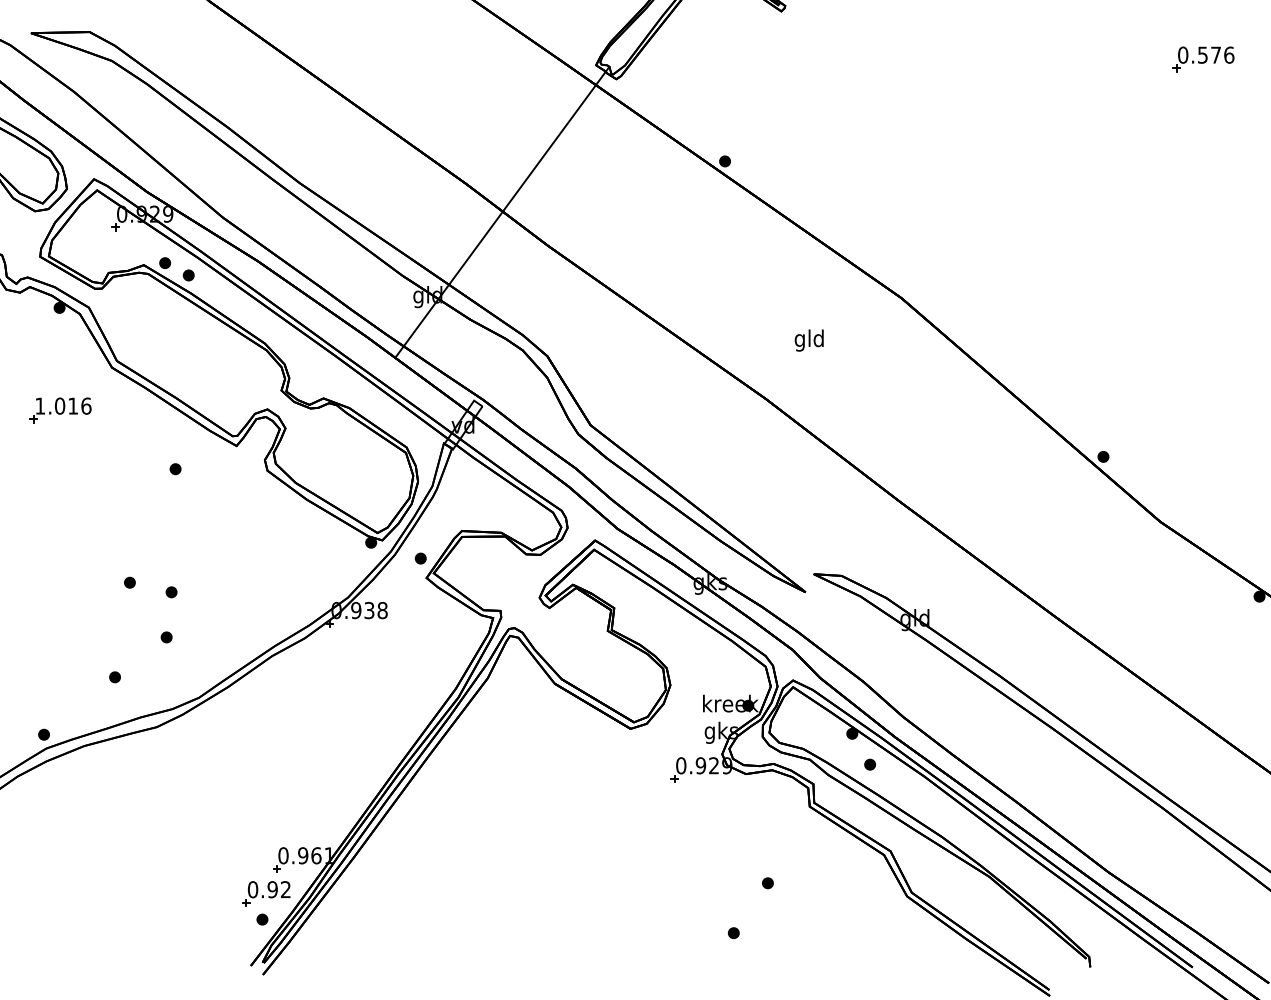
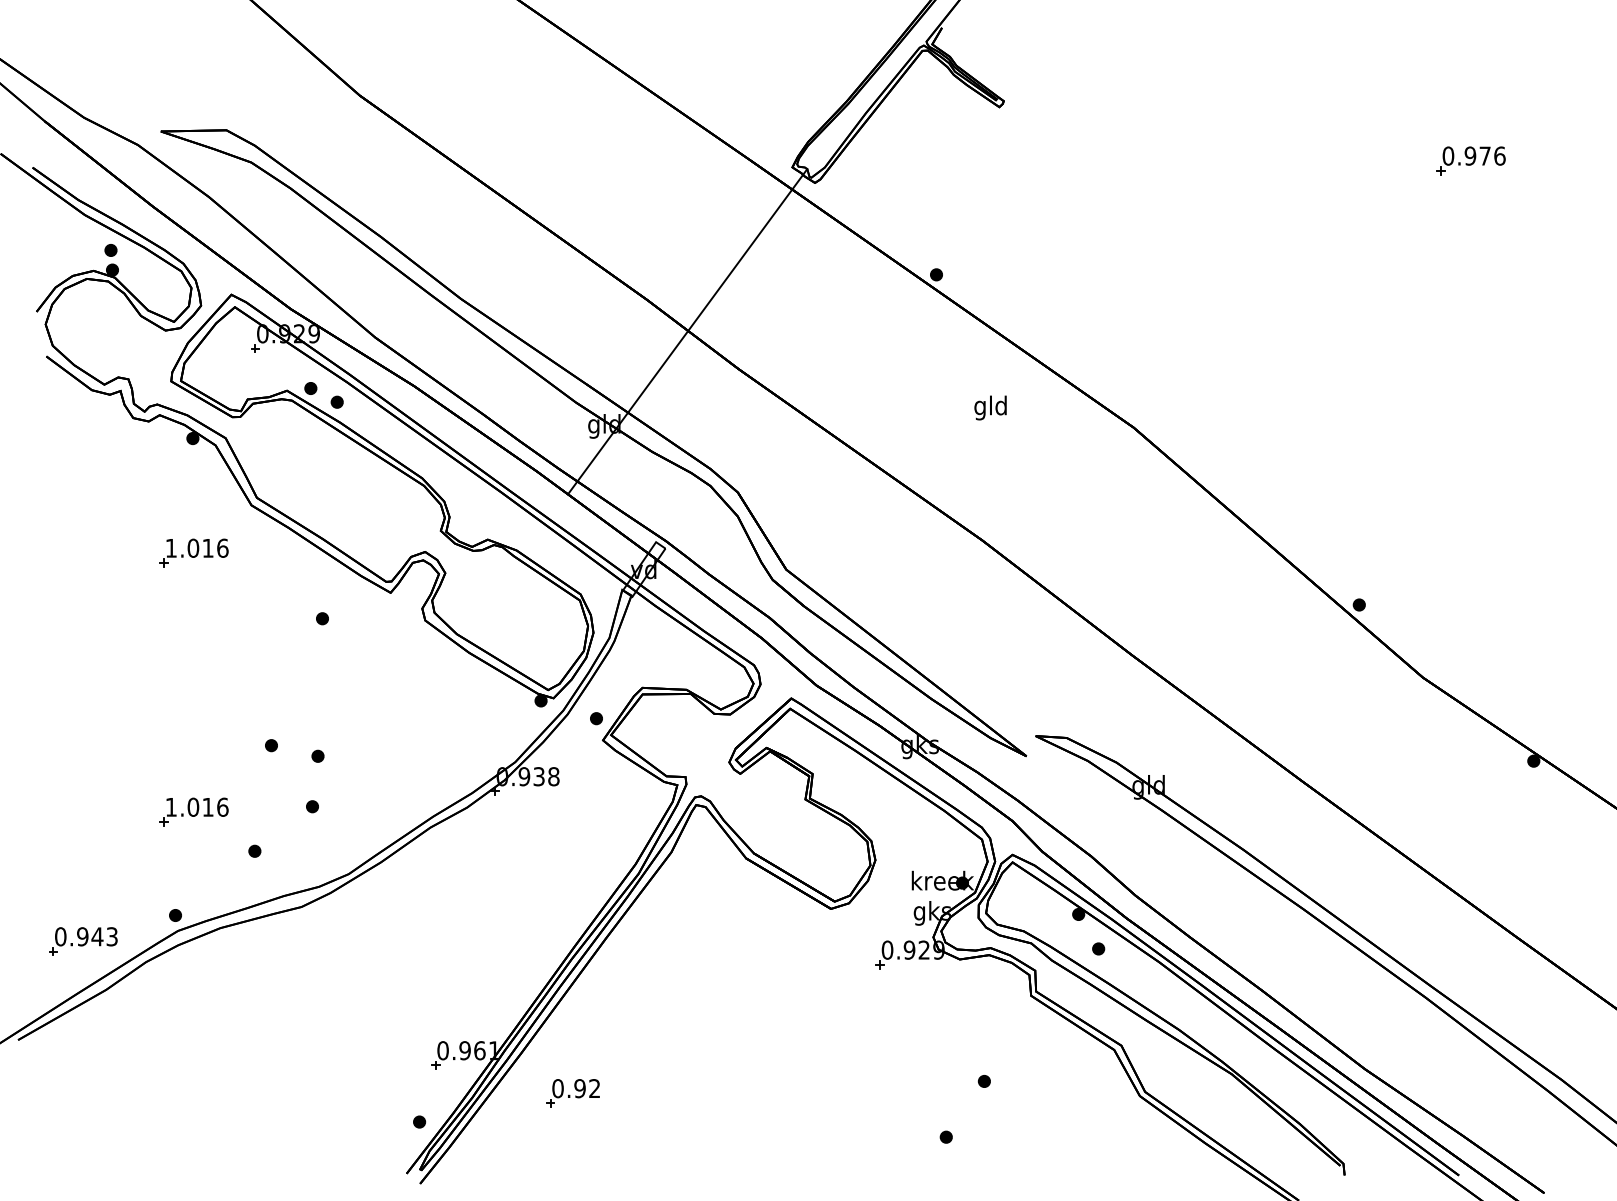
text: (1202, 54) -> (1470, 155), 0.576 -> 0.976
text: (809, 340) -> (990, 407), moved
part: (60, 641) -> (193, 811), added
part: (265, 894) -> (572, 1093), moved

